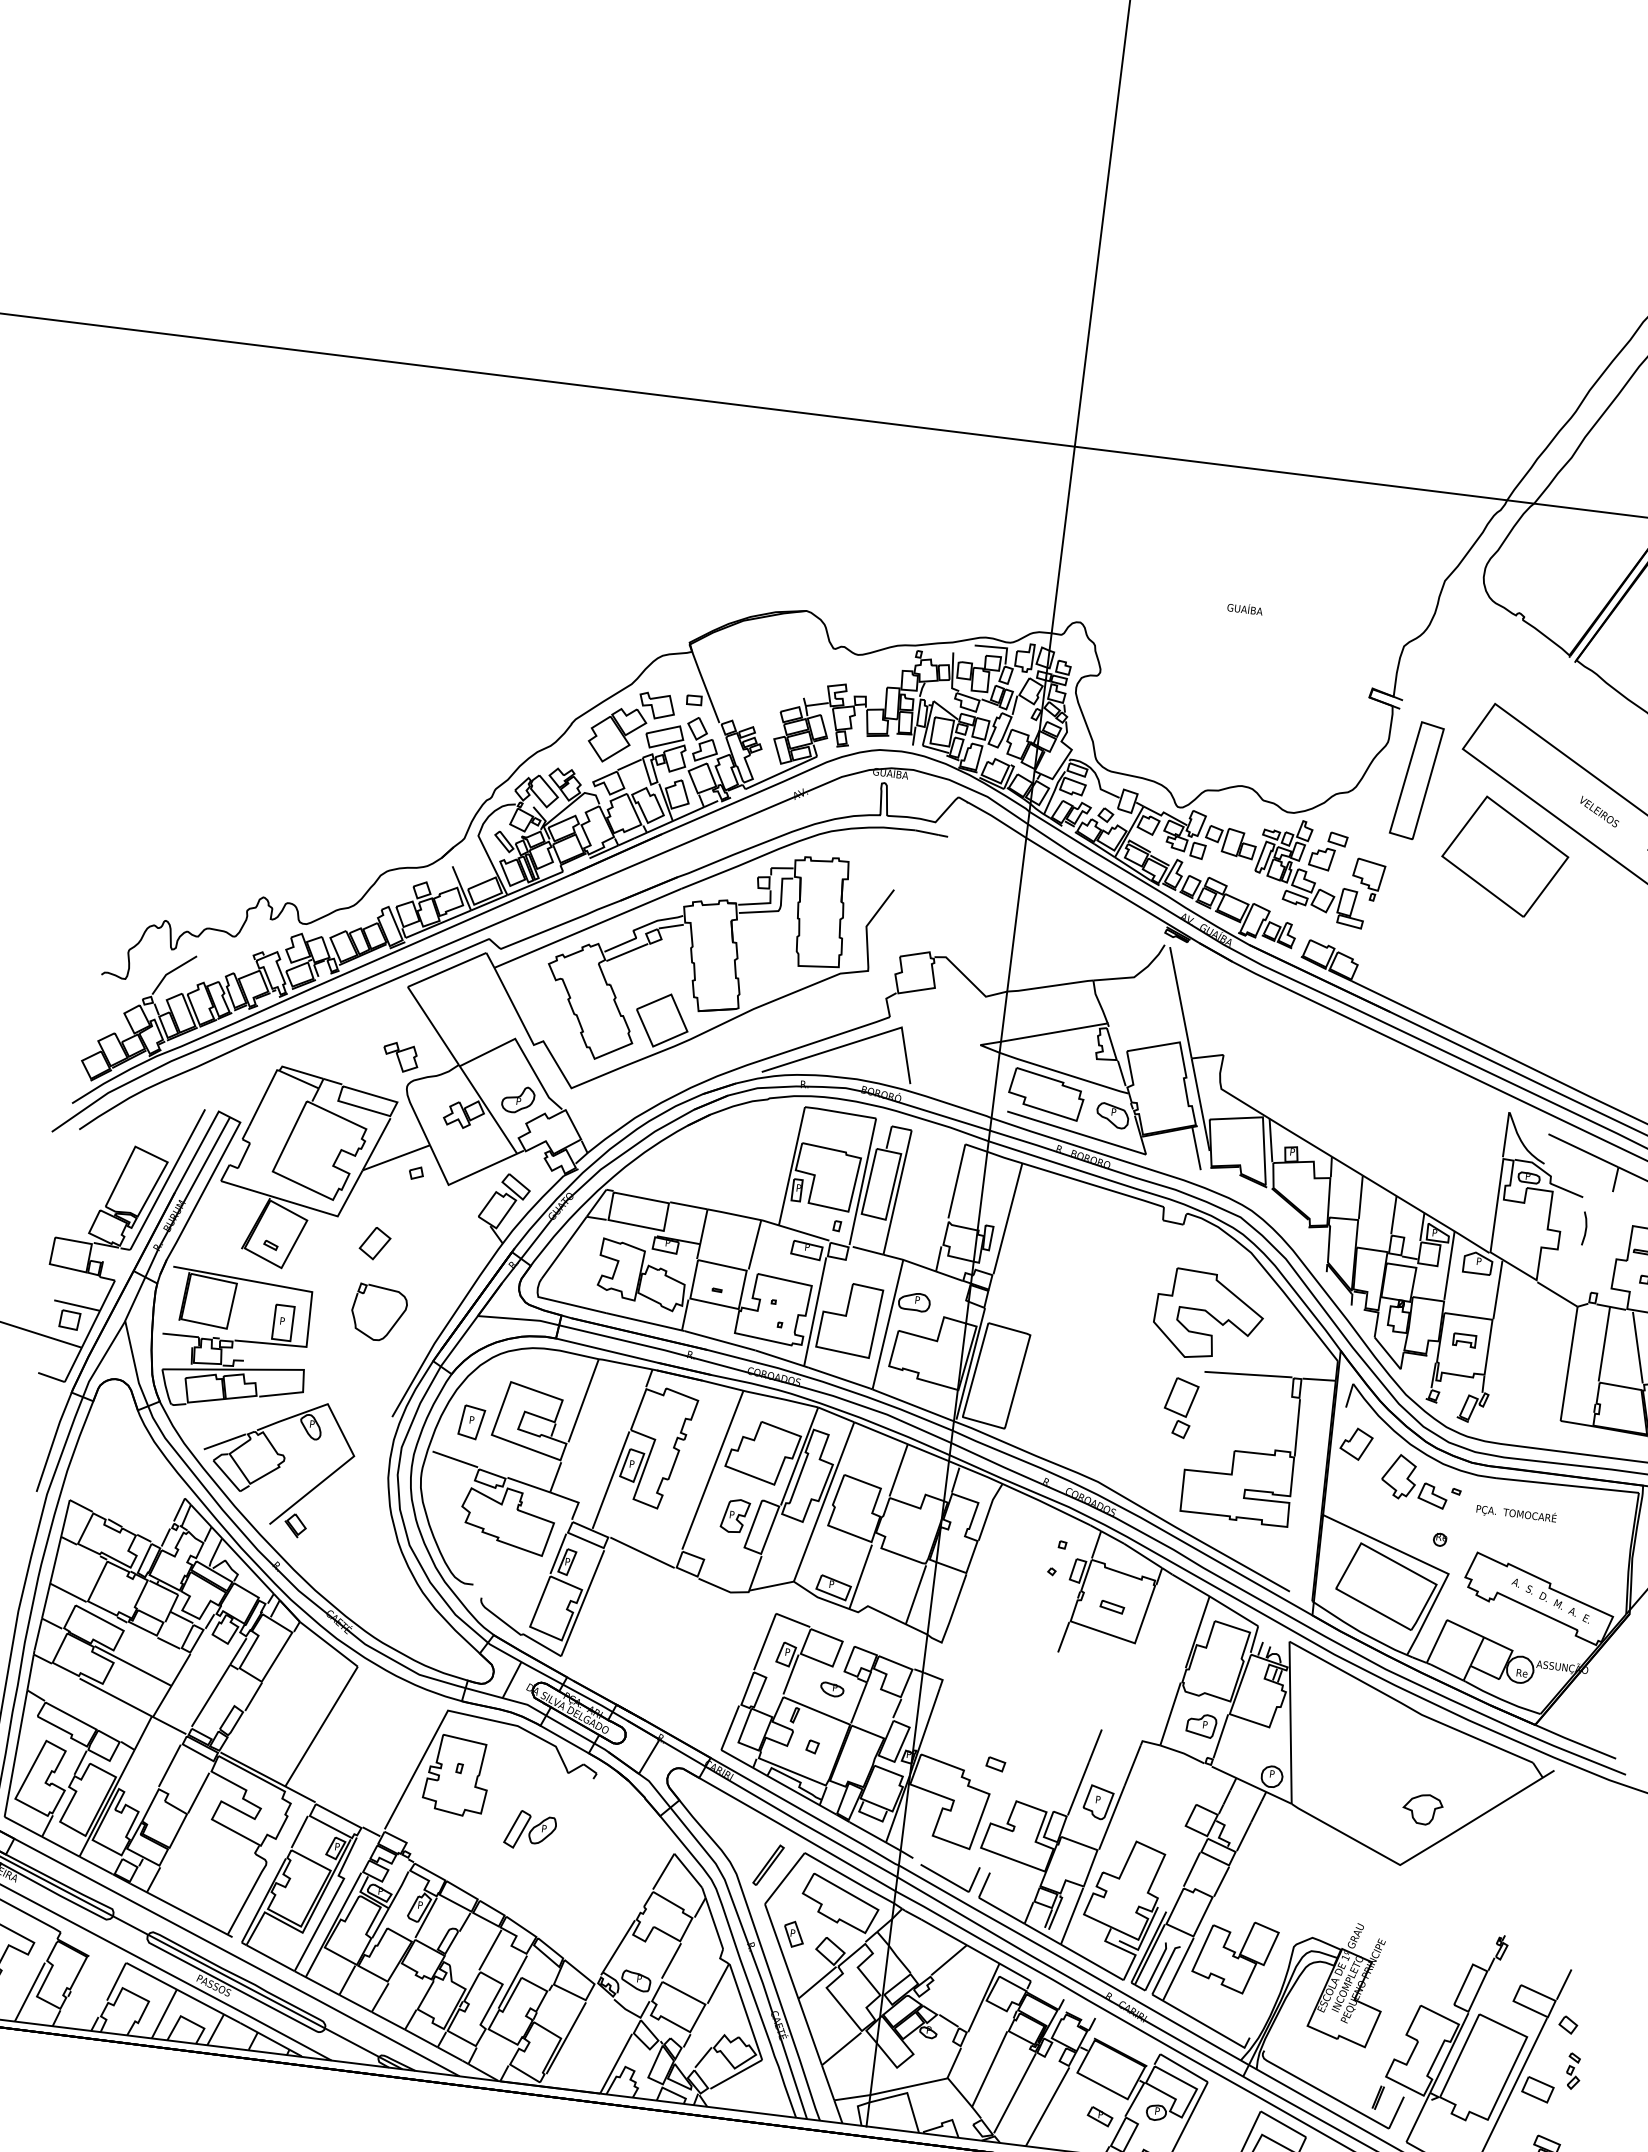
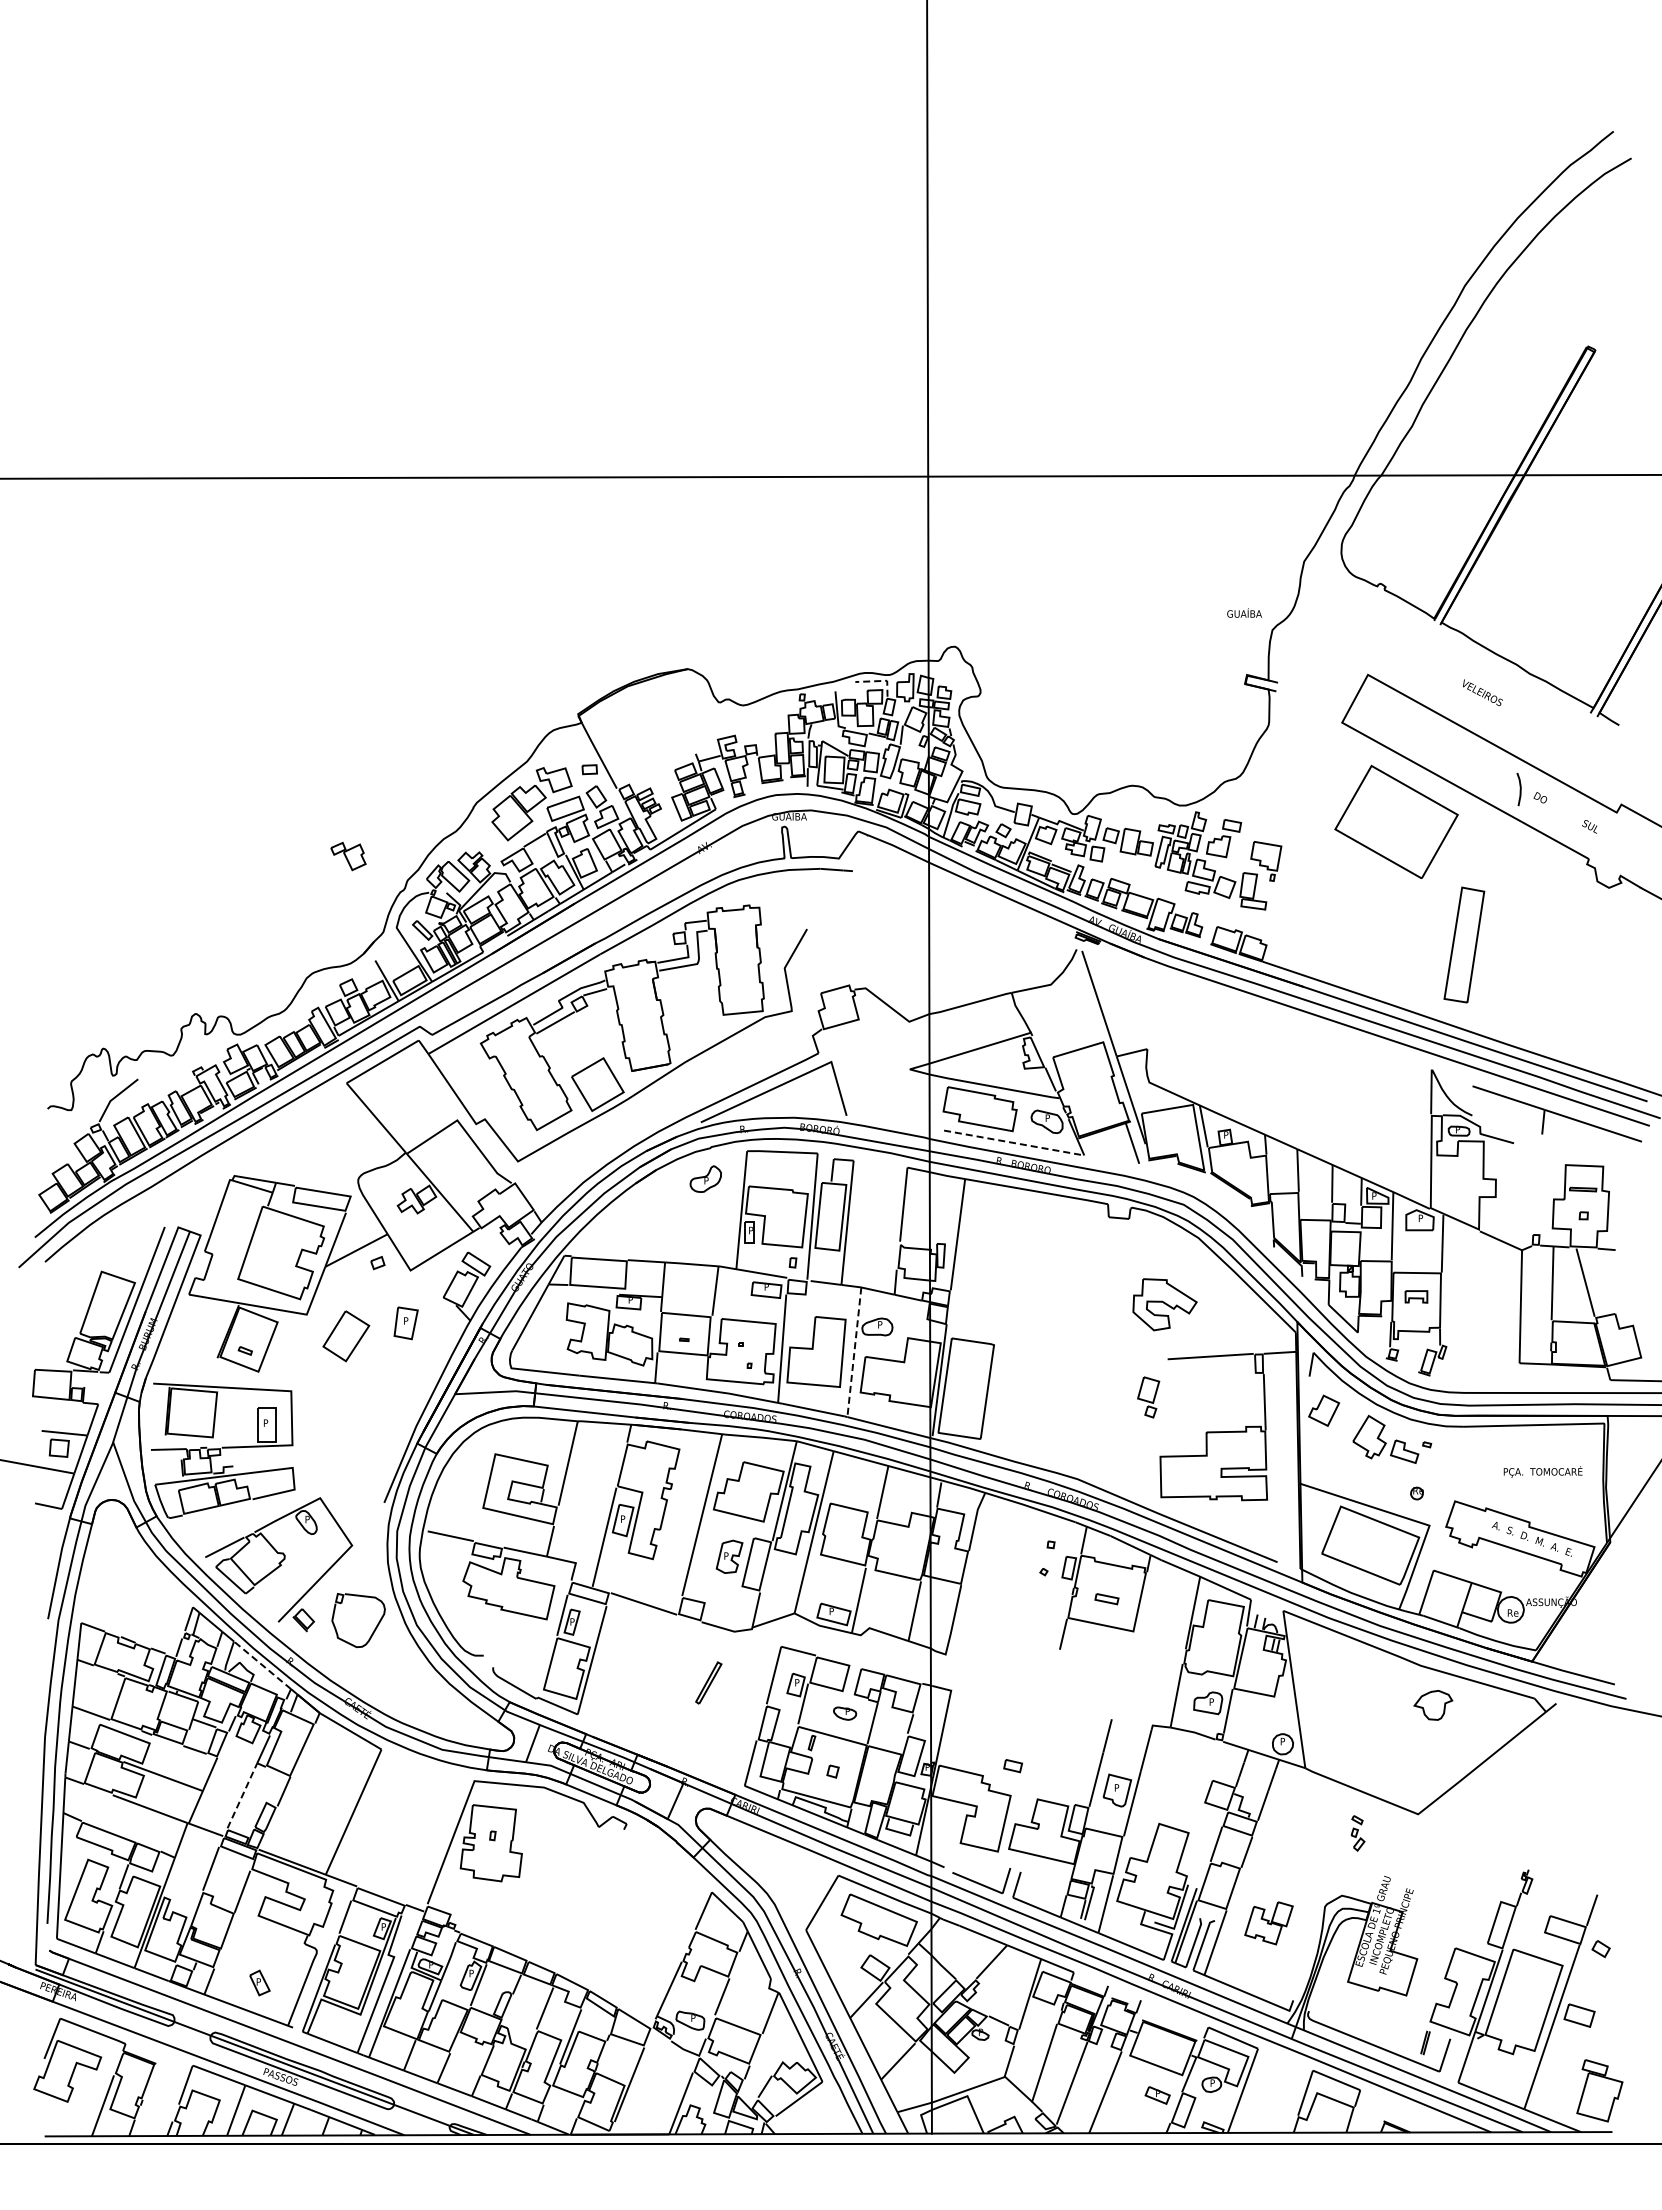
text: (1245, 608) -> (1244, 612), moved
line: (999, 648) -> (879, 681), solid -> dashed
part: (1417, 780) -> (1464, 944), moved
text: (1599, 811) -> (1482, 692), moved
part: (400, 1057) -> (348, 856), moved
part: (518, 1099) -> (705, 1178), moved
line: (1076, 1133) -> (1014, 1143), solid -> dashed
line: (1584, 1228) -> (1519, 789), moved
part: (375, 1243) -> (346, 1336), size x1.6
part: (378, 1313) -> (358, 1620), moved
part: (1208, 1315) -> (1164, 1304), size x0.6
line: (888, 1324) -> (854, 1352), solid -> dashed
part: (1180, 1408) -> (1148, 1397), size x0.7
part: (471, 1422) -> (405, 1323), moved
text: (1515, 1513) -> (1542, 1471), moved
line: (248, 1565) -> (262, 1664), solid -> dashed
line: (211, 1695) -> (242, 1795), solid -> dashed
part: (1422, 1809) -> (1433, 1705), moved
part: (530, 1830) -> (569, 1887), removed
part: (768, 1864) -> (708, 1682), moved
part: (793, 1933) -> (259, 1982), moved
part: (1234, 1956) -> (1268, 1923), size x0.6
part: (1573, 2071) -> (1357, 1833), moved

